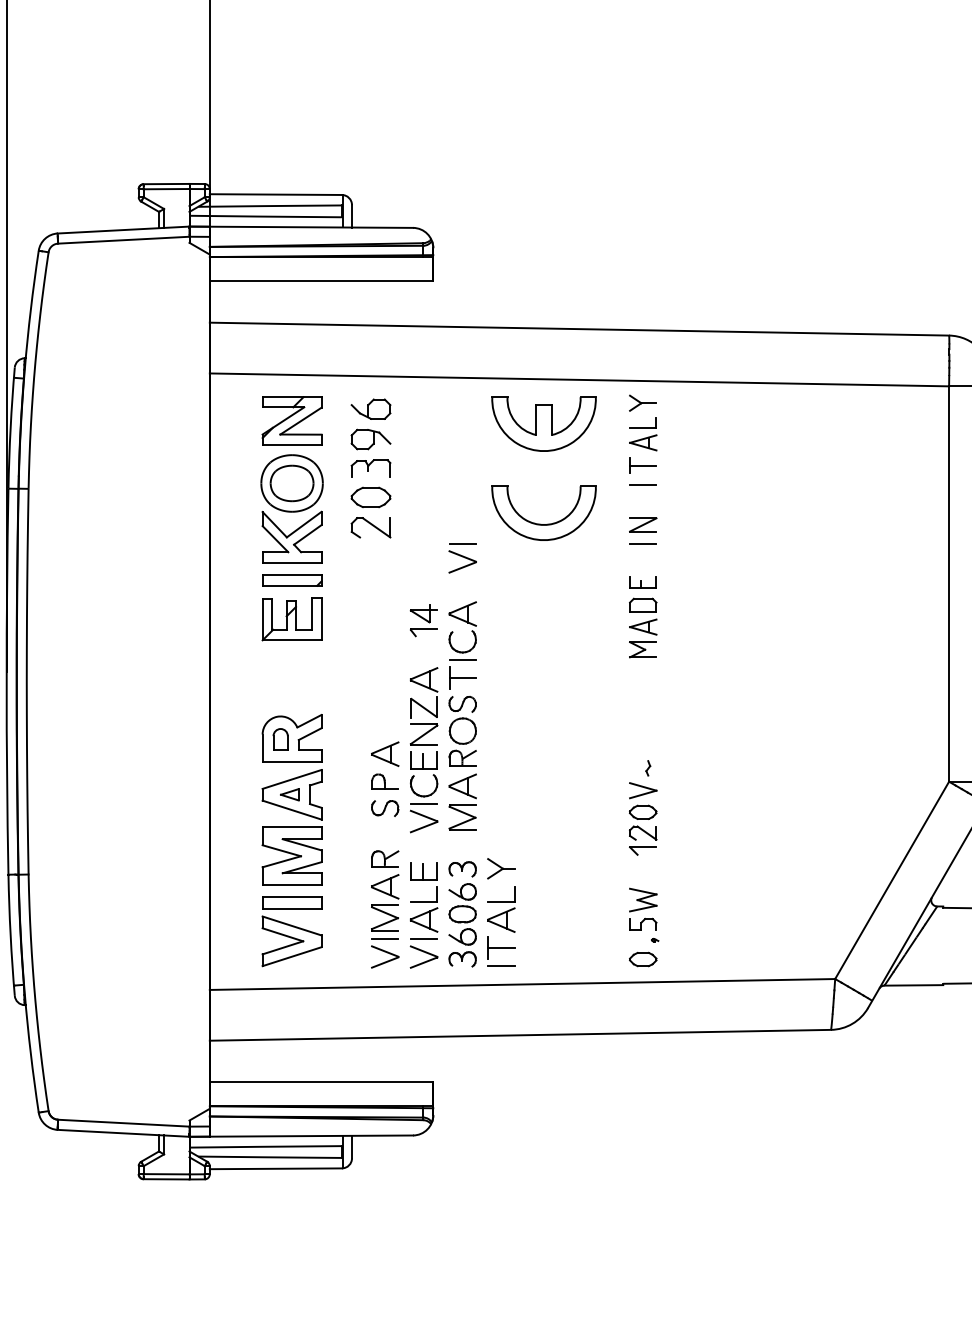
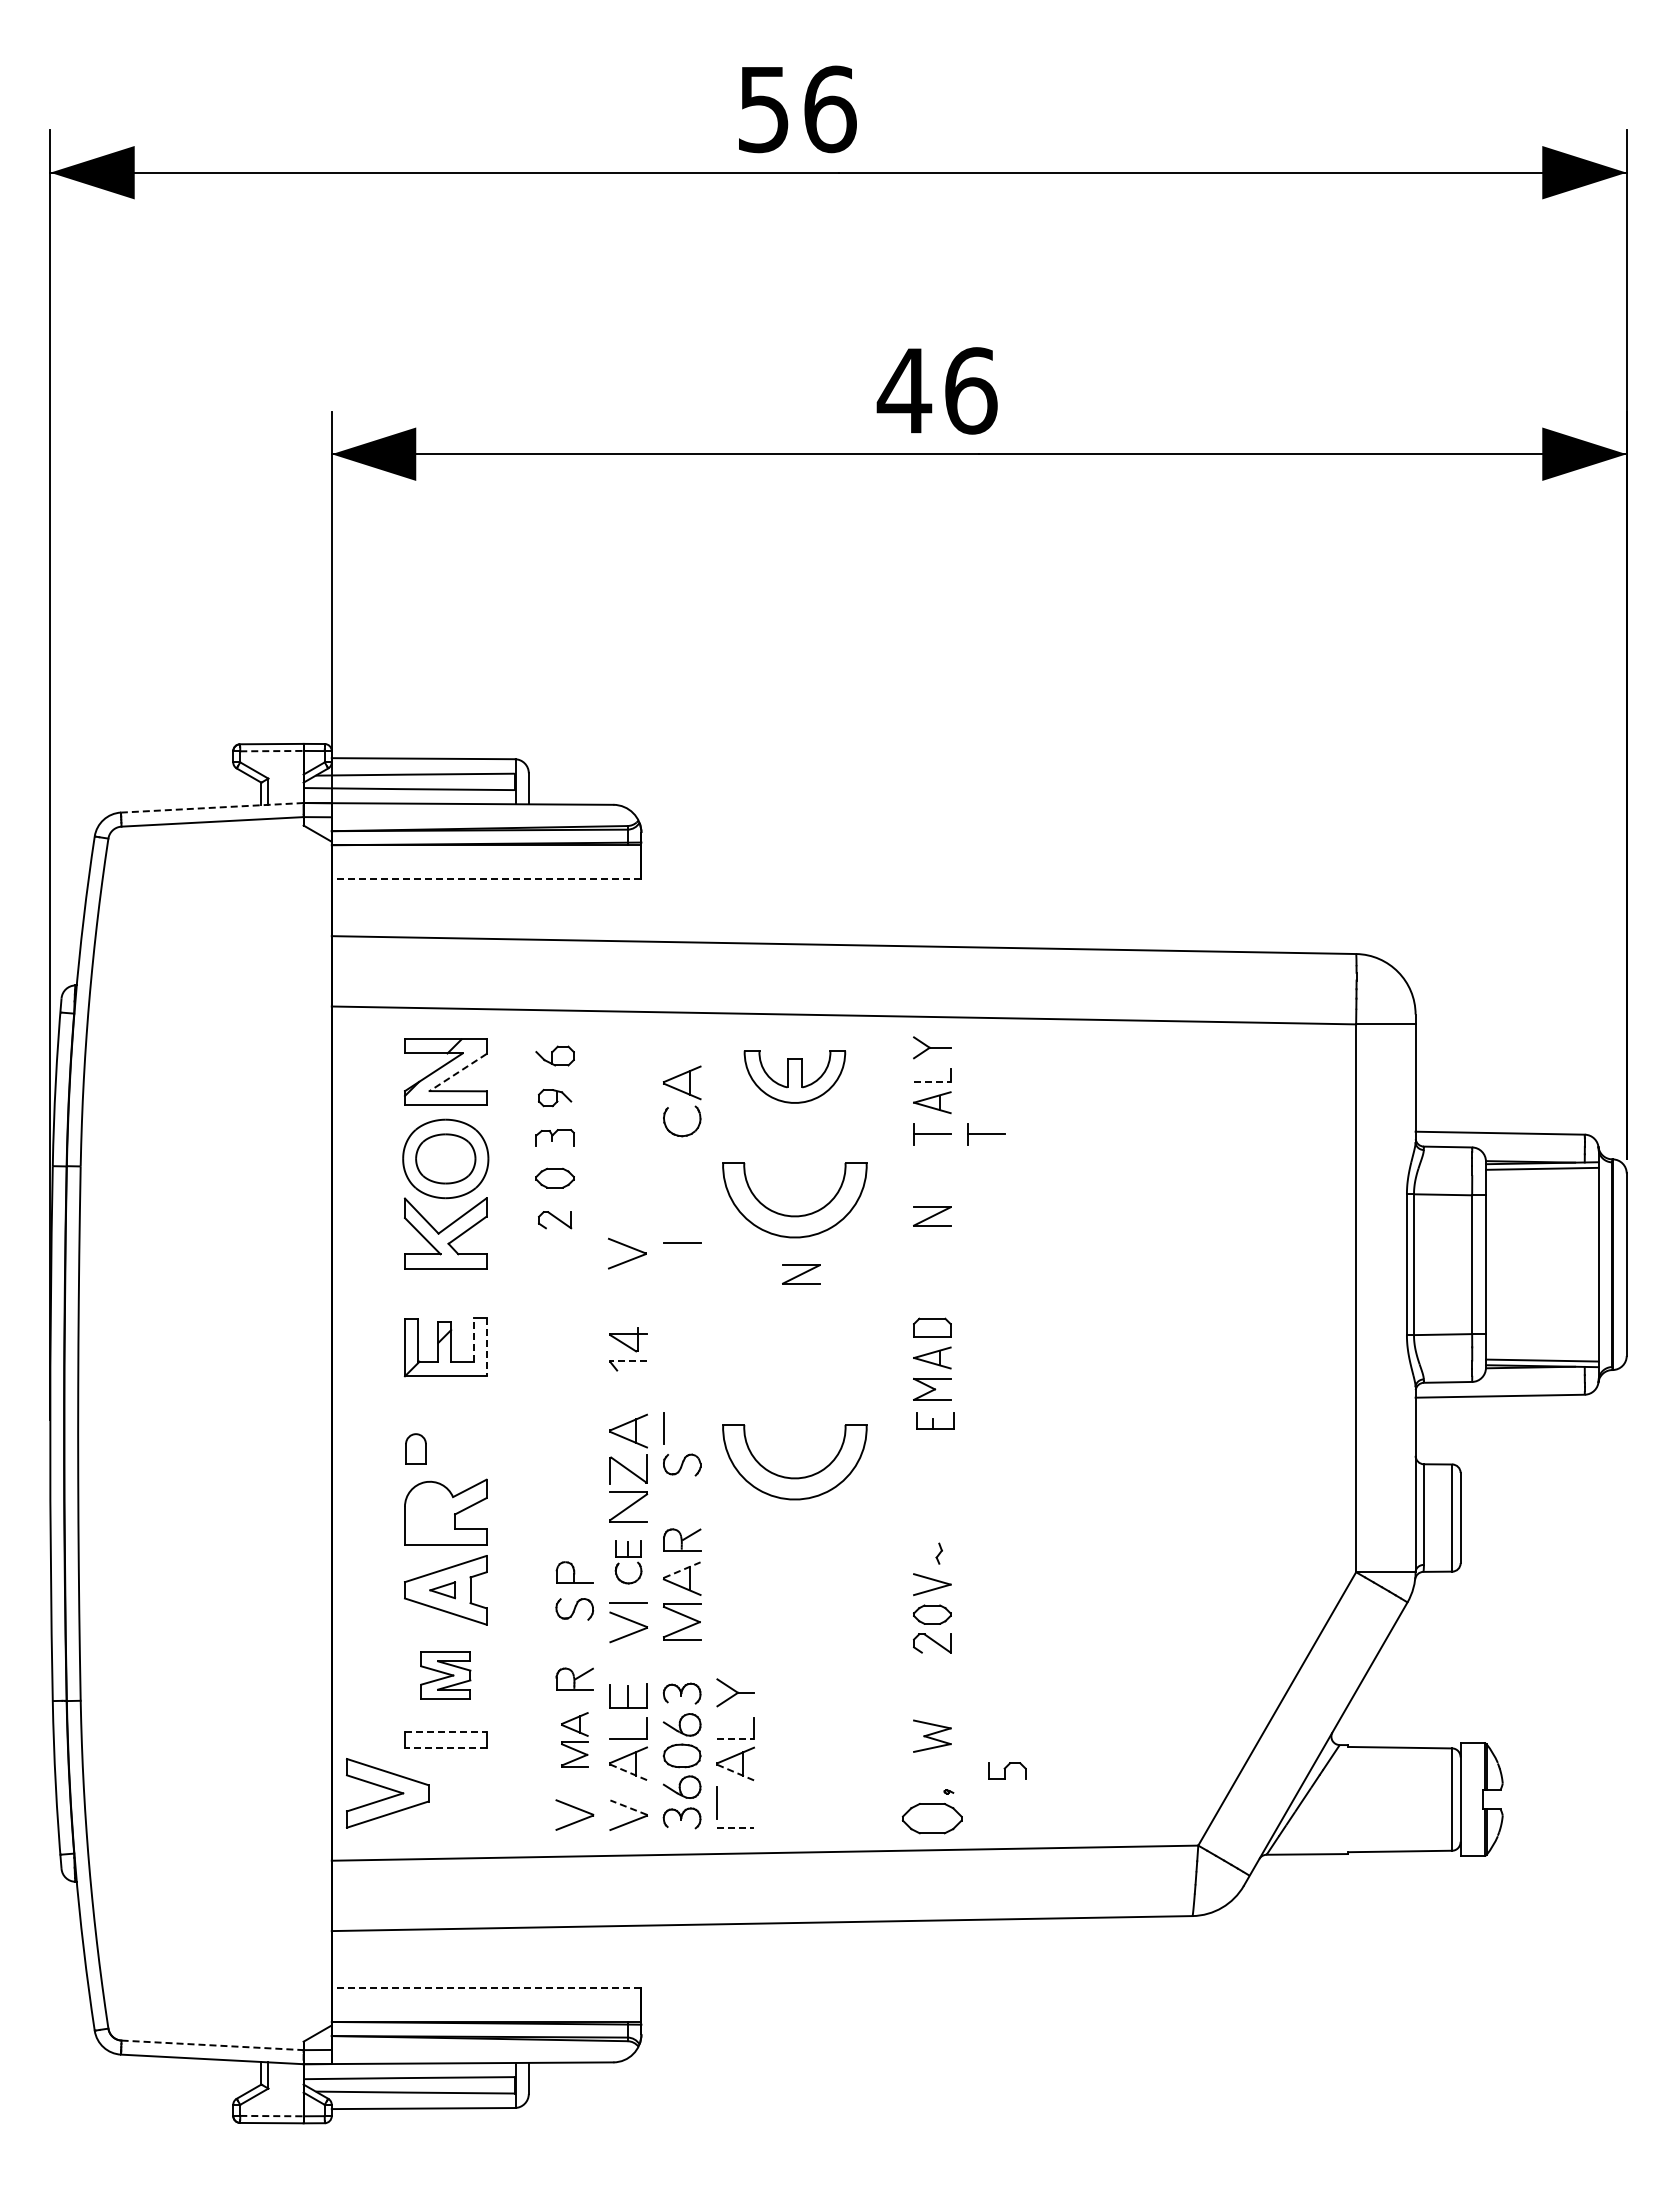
line: (166, 189) -> (271, 751), solid -> dashed
line: (123, 229) -> (211, 807), solid -> dashed
line: (321, 281) -> (486, 879), solid -> dashed
part: (370, 408) -> (554, 1055), size x0.7
line: (300, 421) -> (457, 1072), solid -> dashed
part: (543, 423) -> (794, 1076), size x0.7
line: (643, 427) -> (932, 1081), solid -> dashed
part: (370, 439) -> (554, 1097), size x0.6
part: (682, 465) -> (986, 1134), added
part: (370, 467) -> (554, 1137), size x0.7
line: (643, 485) -> (932, 1161), removed
part: (370, 496) -> (554, 1177), size x0.7
part: (370, 527) -> (554, 1219), size x0.6
line: (643, 543) -> (932, 1242), removed
part: (462, 561) -> (627, 1253), moved
part: (548, 566) -> (801, 1274), added
part: (291, 580) -> (445, 1293), removed
part: (643, 582) -> (935, 1420), moved
line: (312, 613) -> (473, 1339), solid -> dashed
line: (321, 619) -> (486, 1347), solid -> dashed
part: (465, 622) -> (686, 1094), moved
line: (423, 629) -> (628, 1361), solid -> dashed
line: (462, 659) -> (681, 1403), removed
line: (462, 678) -> (681, 1428), removed
part: (543, 713) -> (794, 1477), added
part: (462, 730) -> (682, 1501), removed
part: (280, 739) -> (415, 1448), moved
part: (384, 753) -> (574, 1533), removed
part: (423, 773) -> (628, 1561), size x0.7
line: (462, 780) -> (682, 1570), solid -> dashed
part: (643, 851) -> (932, 1668), removed
part: (291, 856) -> (445, 1675), size x0.6
line: (291, 896) -> (445, 1731), solid -> dashed
line: (501, 901) -> (736, 1738), solid -> dashed
part: (384, 902) -> (574, 1739), size x0.7
line: (291, 908) -> (445, 1748), solid -> dashed
part: (643, 924) -> (1007, 1770), moved
line: (423, 926) -> (628, 1772), solid -> dashed
line: (501, 926) -> (735, 1772), solid -> dashed
line: (384, 939) -> (574, 1790), removed
line: (423, 939) -> (628, 1790), removed
part: (291, 941) -> (387, 1793), moved
line: (501, 947) -> (735, 1802), removed
line: (423, 951) -> (628, 1807), solid -> dashed
part: (643, 959) -> (932, 1818), size x1.6
line: (501, 965) -> (736, 1827), solid -> dashed
line: (321, 1082) -> (486, 1988), solid -> dashed
line: (124, 1123) -> (213, 2045), solid -> dashed
line: (166, 1174) -> (271, 2116), solid -> dashed

